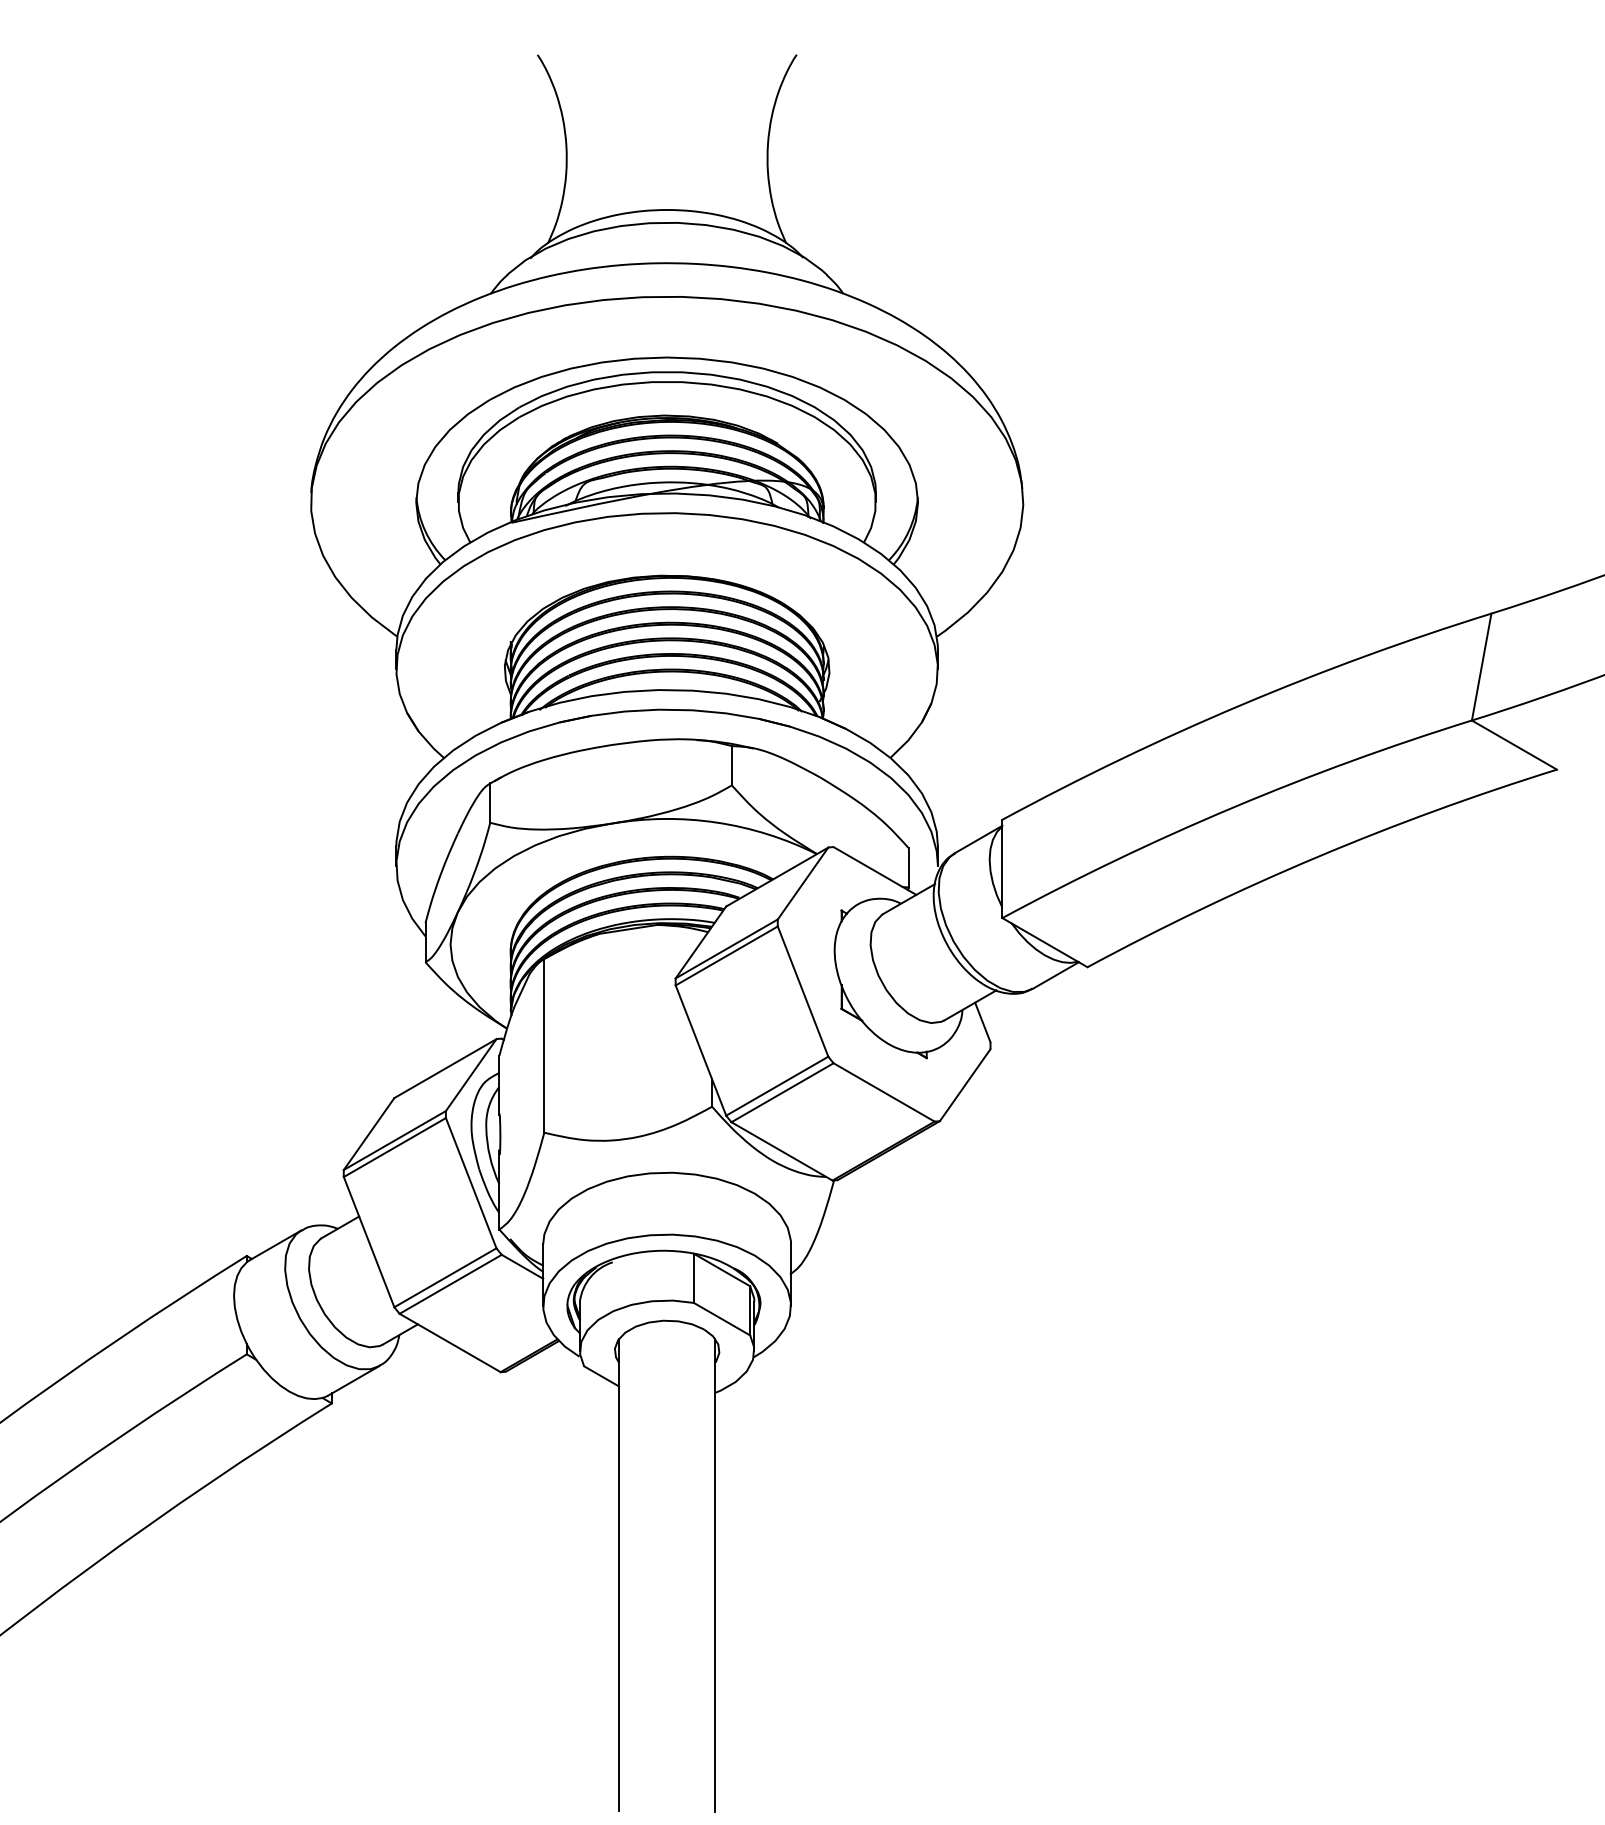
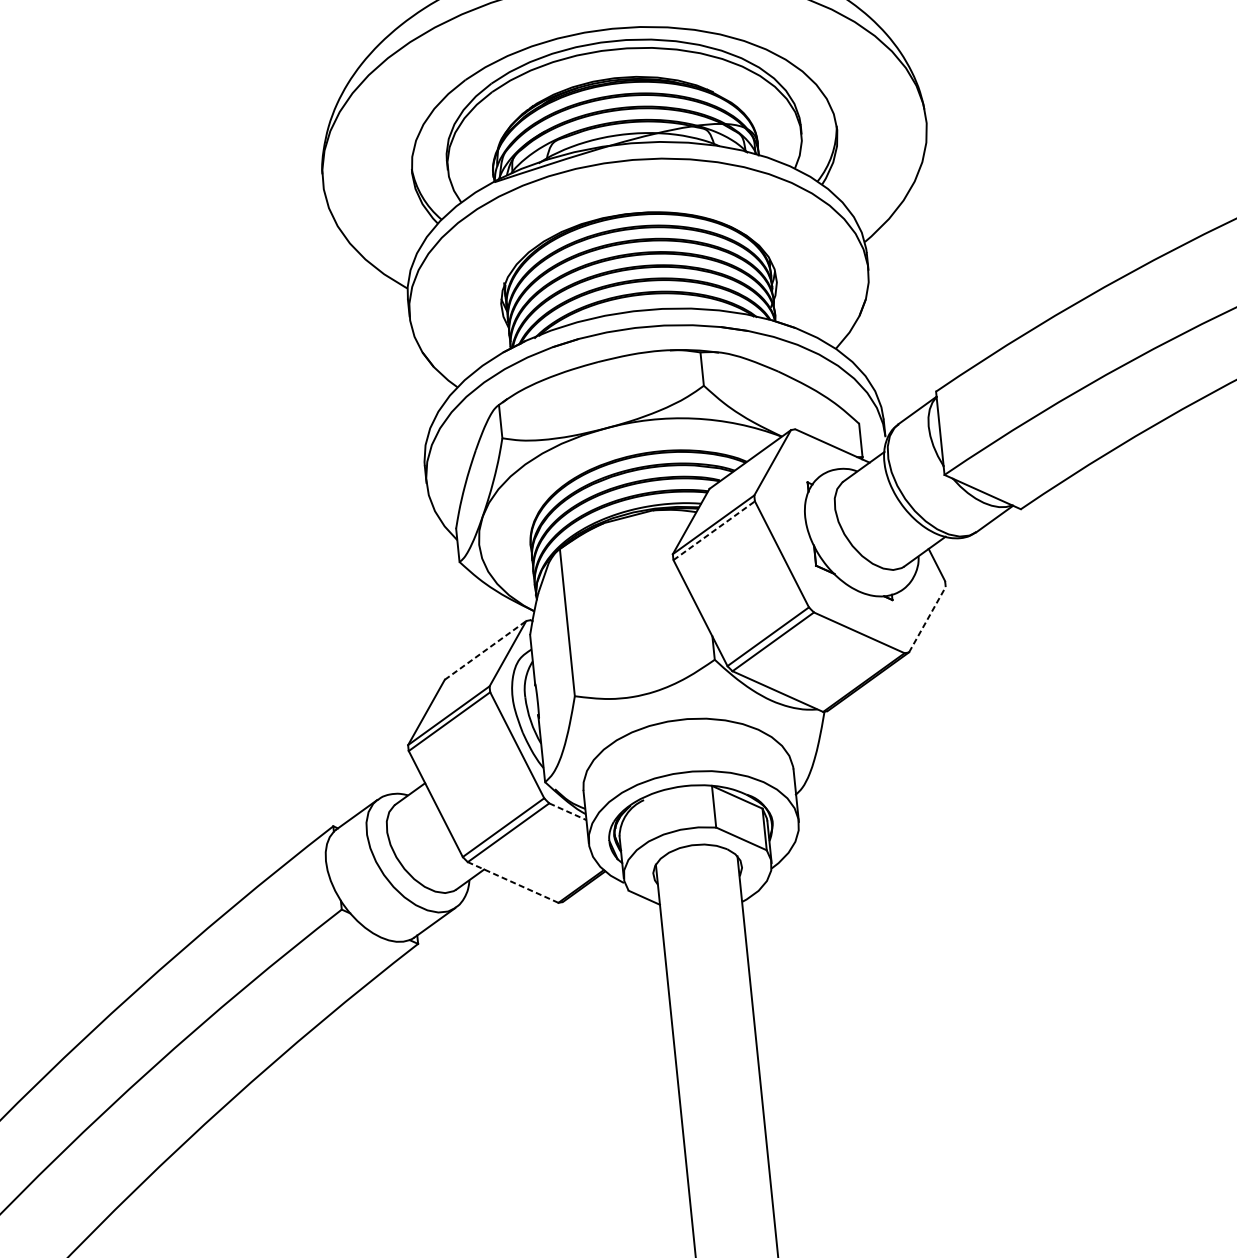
line: (726, 955) -> (713, 530), solid -> dashed
line: (445, 1068) -> (485, 650), solid -> dashed
line: (965, 1085) -> (927, 619), solid -> dashed
line: (522, 1266) -> (567, 811), solid -> dashed
line: (449, 1342) -> (512, 882), solid -> dashed

